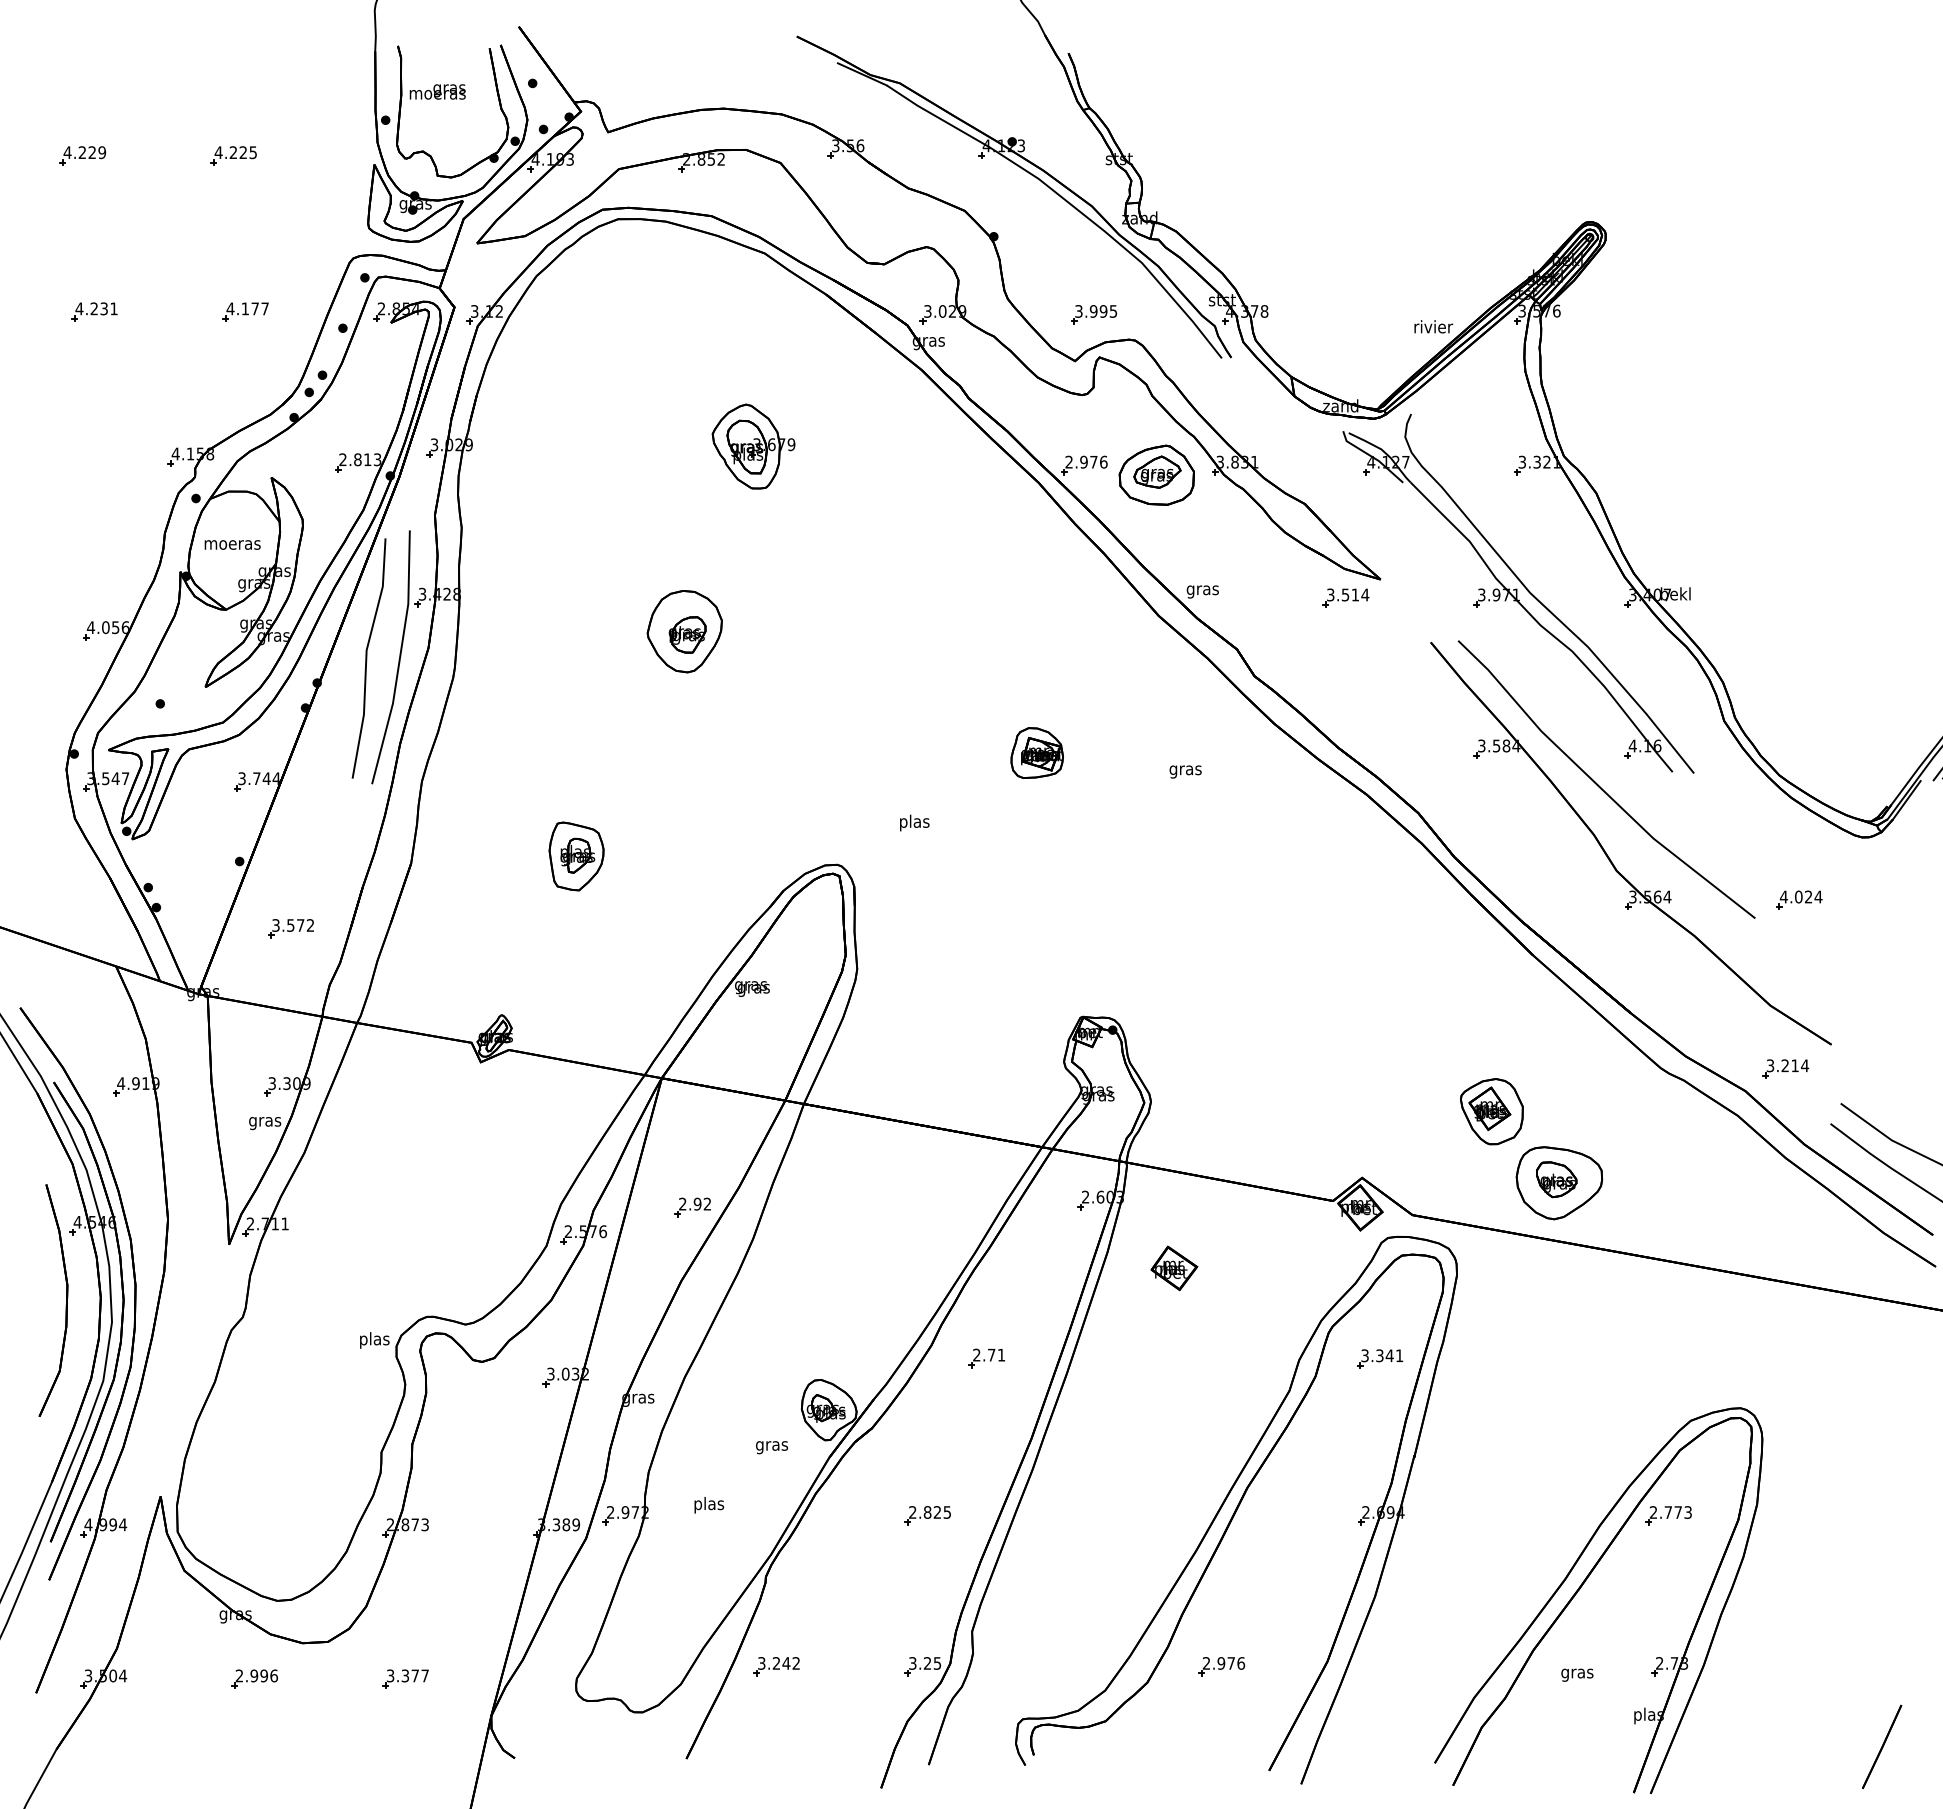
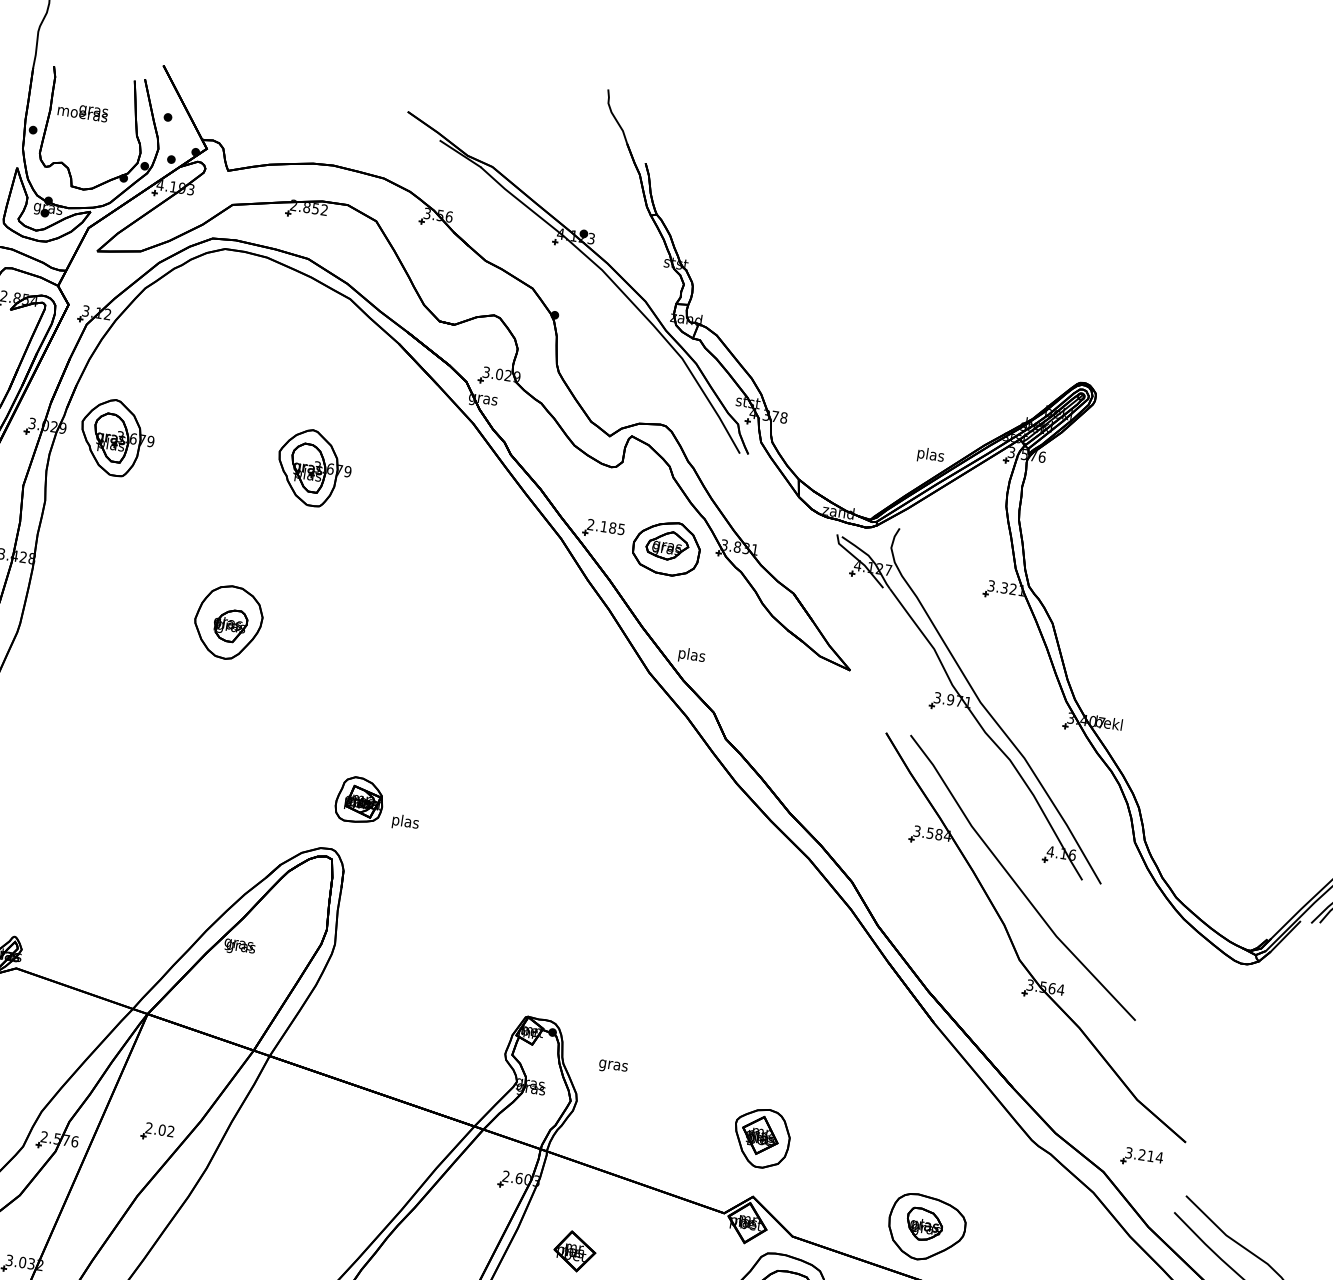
part: (1094, 314) -> (633, 397), removed
text: (1433, 328) -> (930, 455), rivier -> plas
part: (530, 446) -> (117, 438), added
text: (1093, 461) -> (612, 527), 2.976 -> 2.185
text: (1202, 590) -> (691, 656), gras -> plas
part: (1345, 597) -> (816, 681), removed
part: (1036, 752) -> (359, 799), moved
text: (1185, 771) -> (613, 1066), moved
part: (576, 856) -> (102, 806), removed
part: (1799, 899) -> (1177, 1009), removed
part: (1491, 1111) -> (761, 1138), moved
text: (697, 1204) -> (162, 1130), 2.92 -> 2.02

